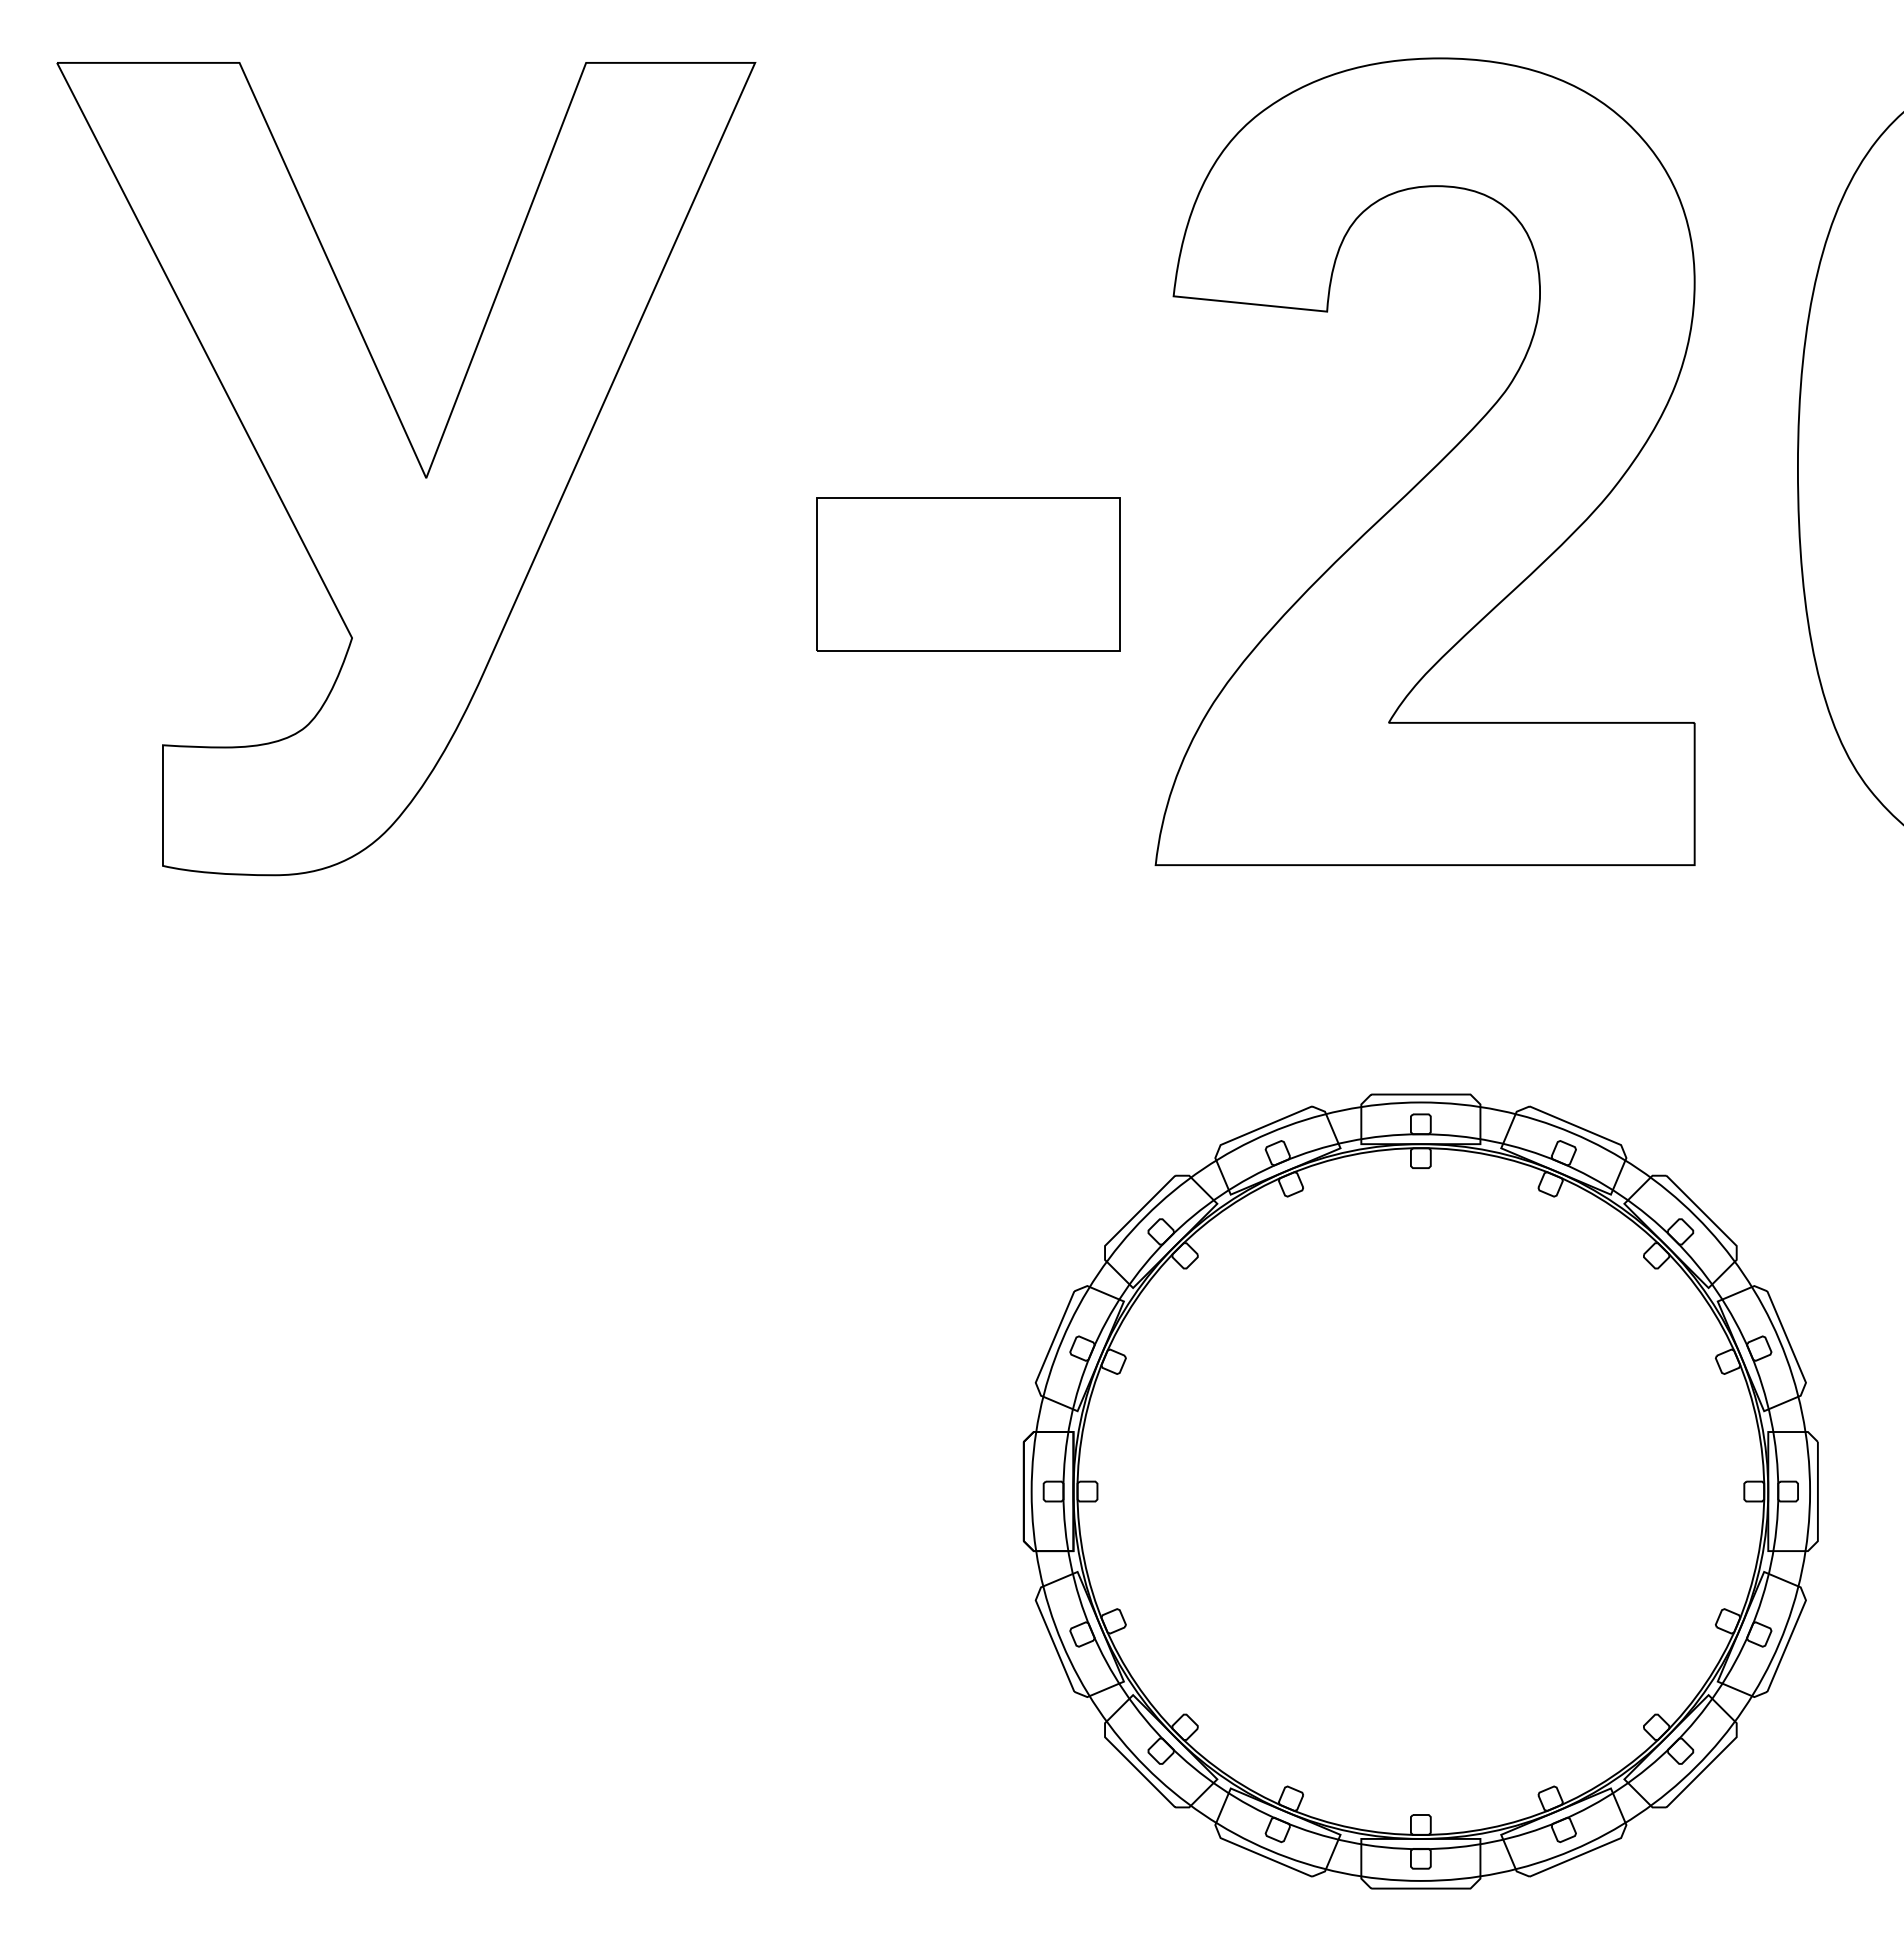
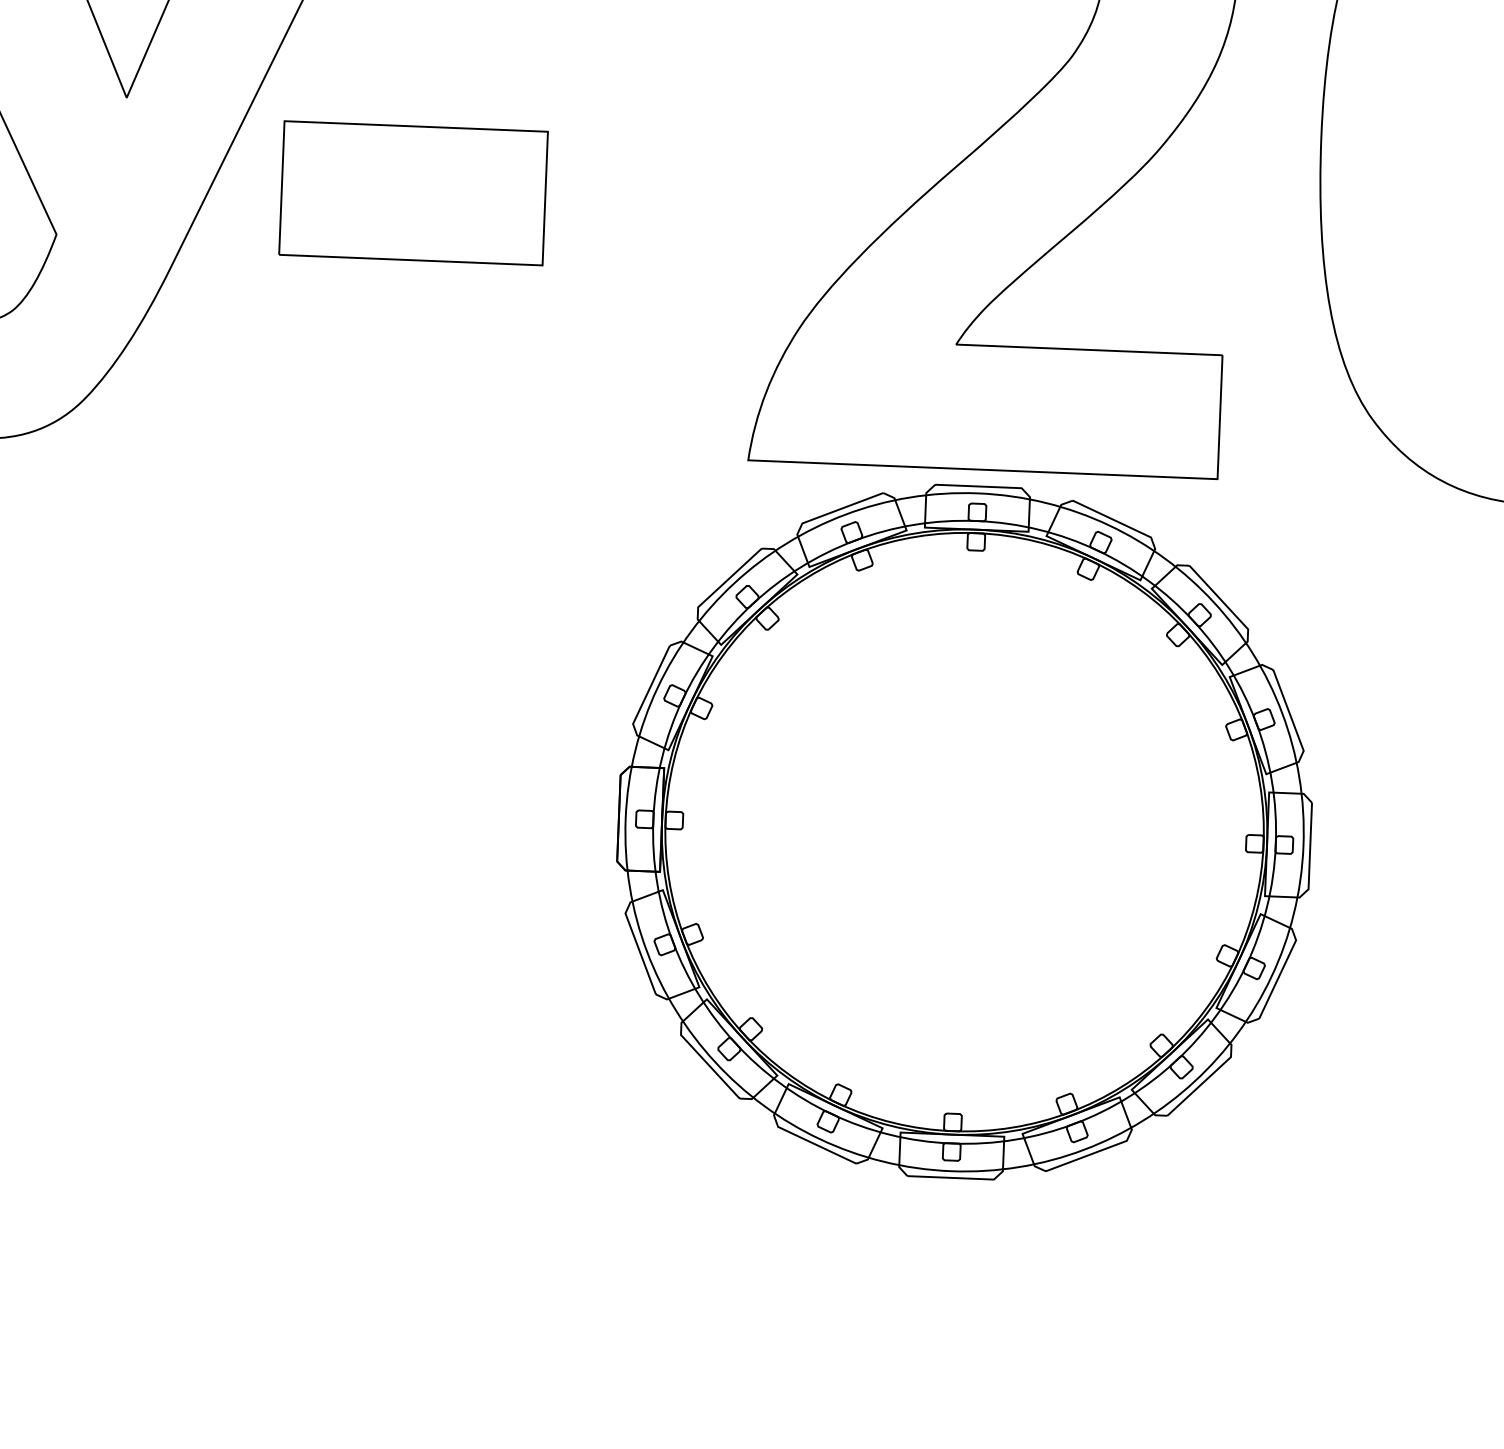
part: (968, 574) -> (413, 193), moved
part: (1420, 1491) -> (964, 832), moved

